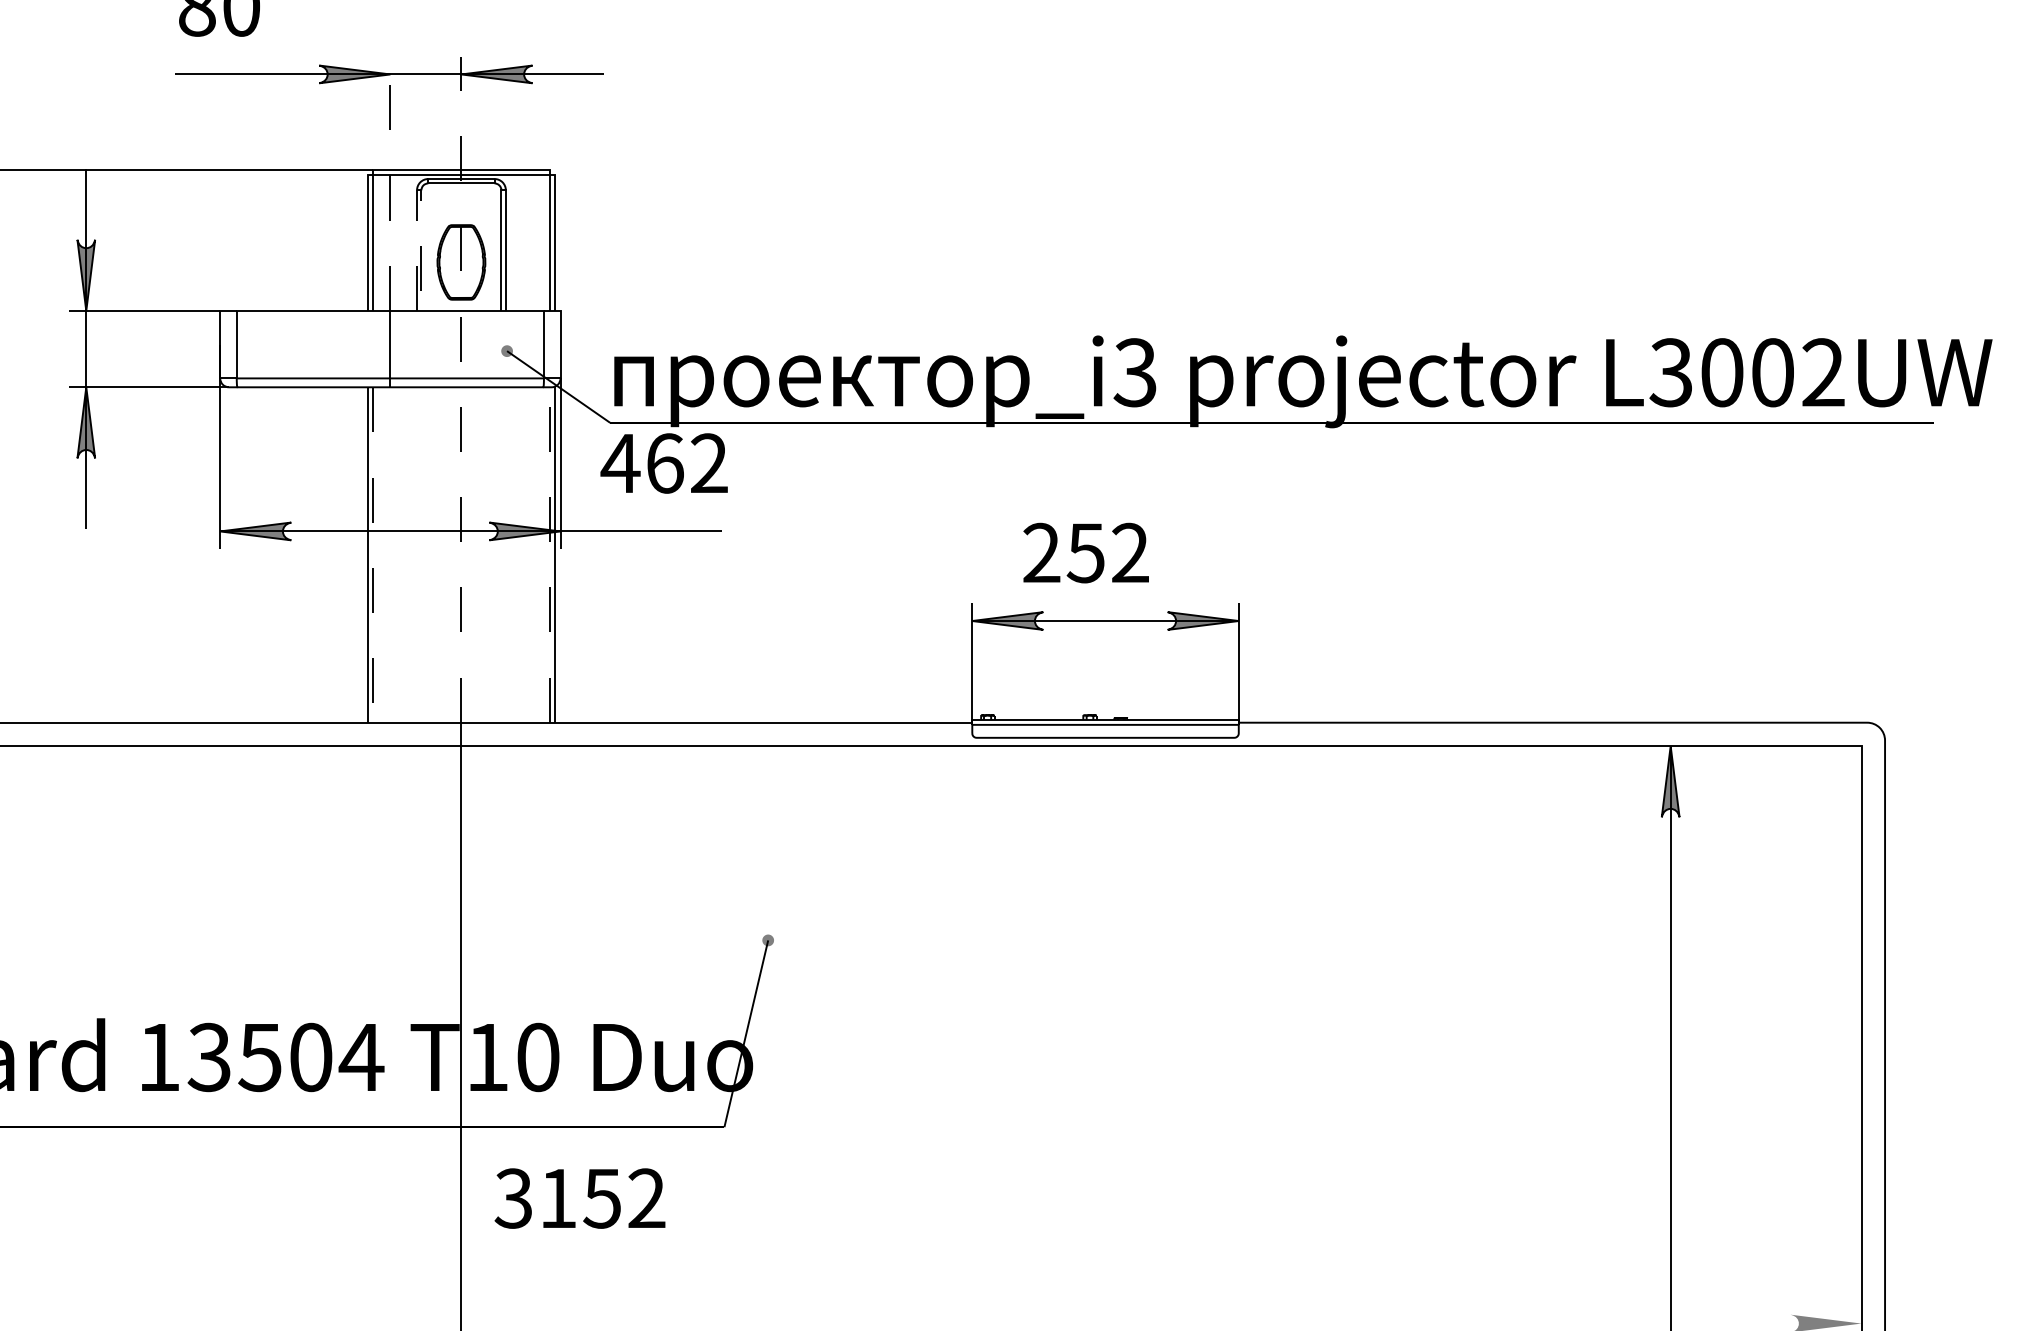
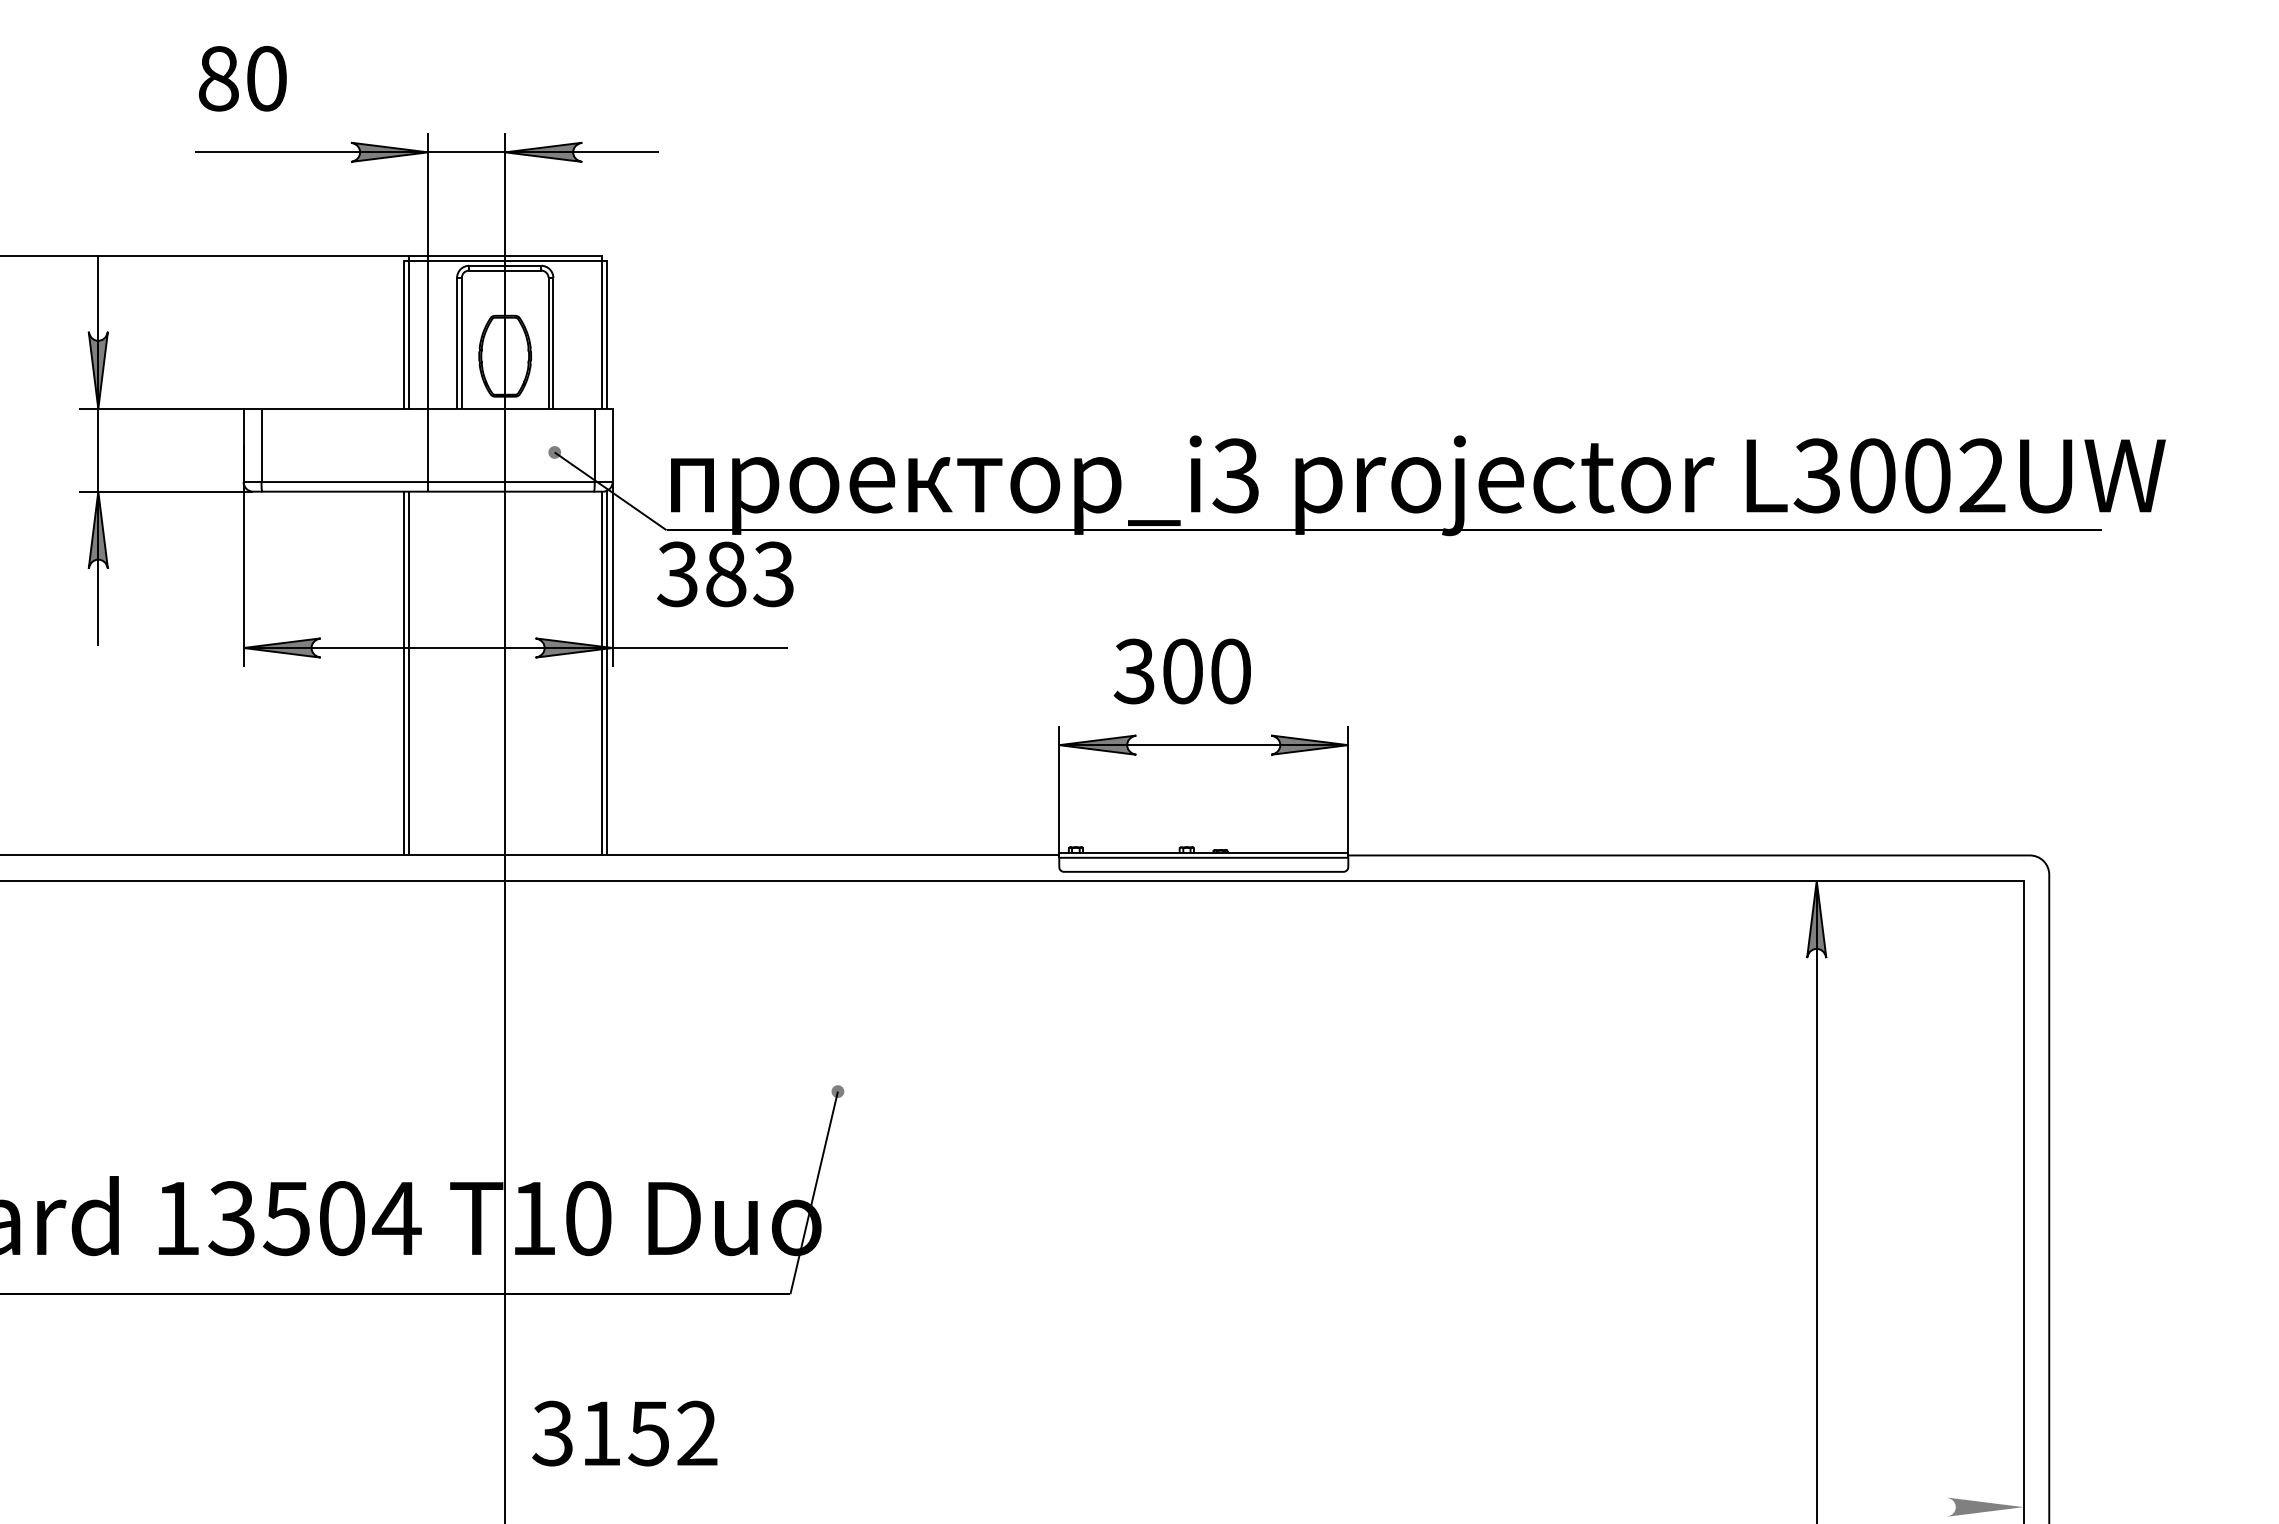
line: (390, 183) -> (428, 270), dashed -> solid
line: (419, 190) -> (459, 278), dashed -> solid
line: (461, 388) -> (505, 493), dashed -> solid
text: (664, 463) -> (725, 574), 462 -> 383
text: (1084, 553) -> (1181, 671), 252 -> 300
line: (372, 554) -> (408, 673), dashed -> solid
line: (550, 554) -> (601, 673), dashed -> solid
text: (579, 1198) -> (624, 1433), moved

